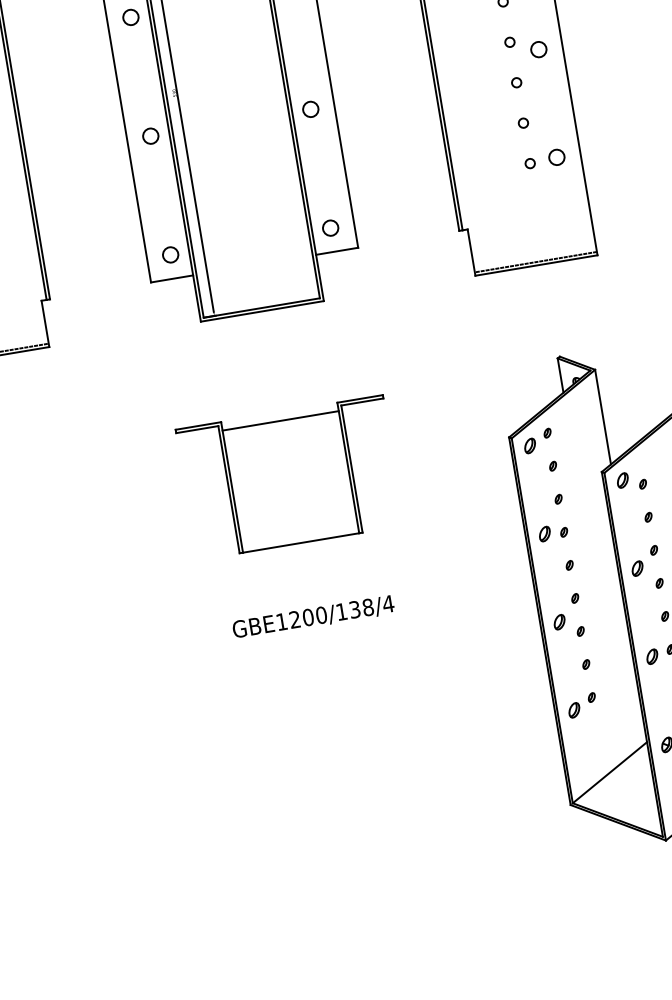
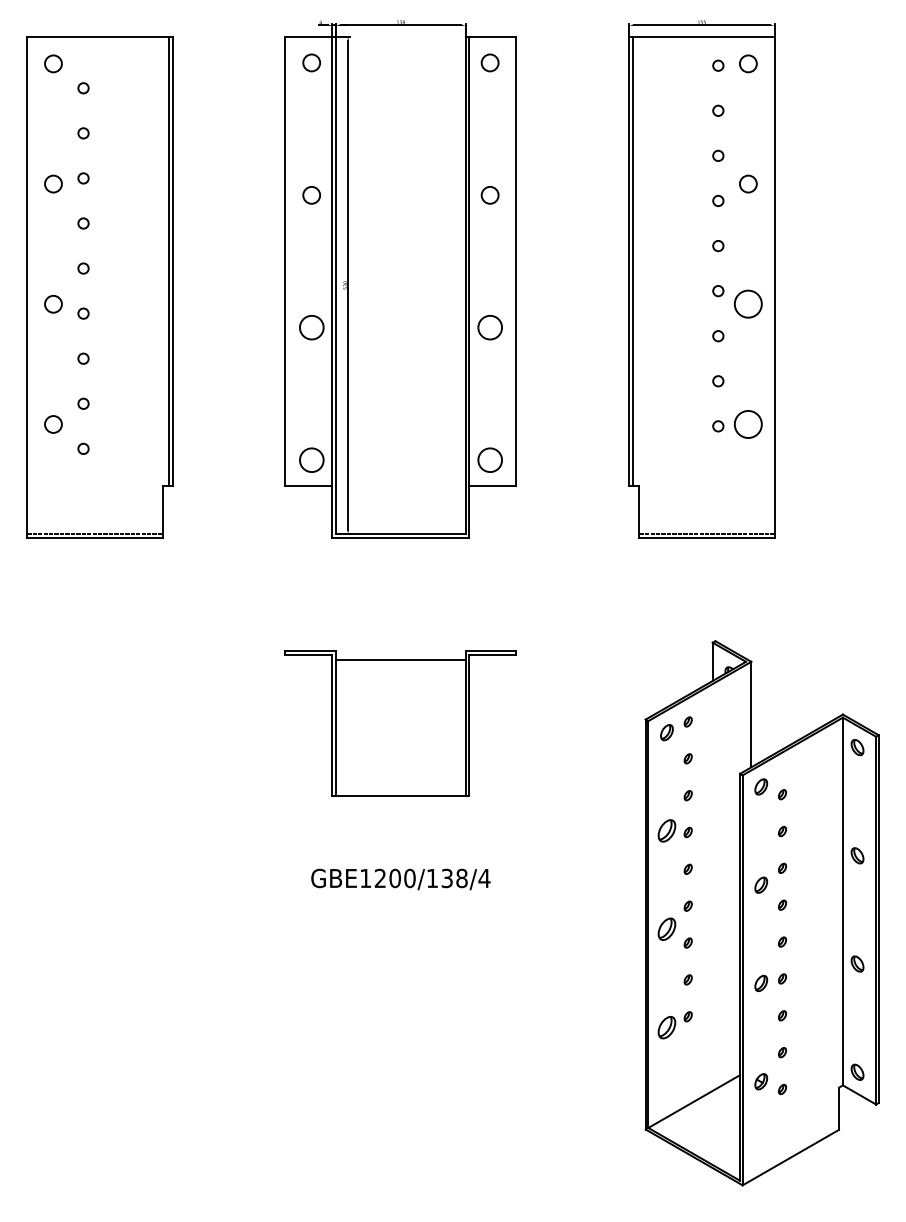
circle: (538, 49) -> (748, 304), size x1.6
circle: (310, 109) -> (489, 327), size x1.4
circle: (150, 136) -> (311, 327), size x1.4
circle: (557, 157) -> (748, 424), size x1.6
circle: (330, 227) -> (489, 459), size x1.4
circle: (170, 254) -> (311, 459), size x1.4
part: (544, 533) -> (666, 830), size x1.4
part: (559, 621) -> (666, 928), size x1.4
part: (573, 709) -> (666, 1026), size x1.4

